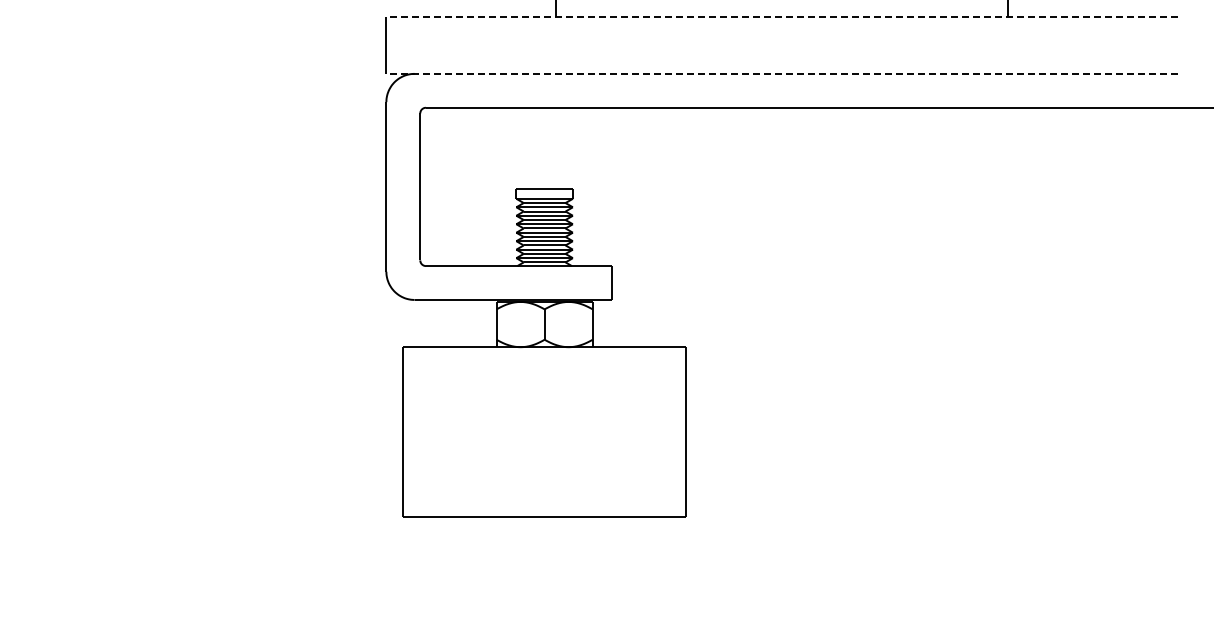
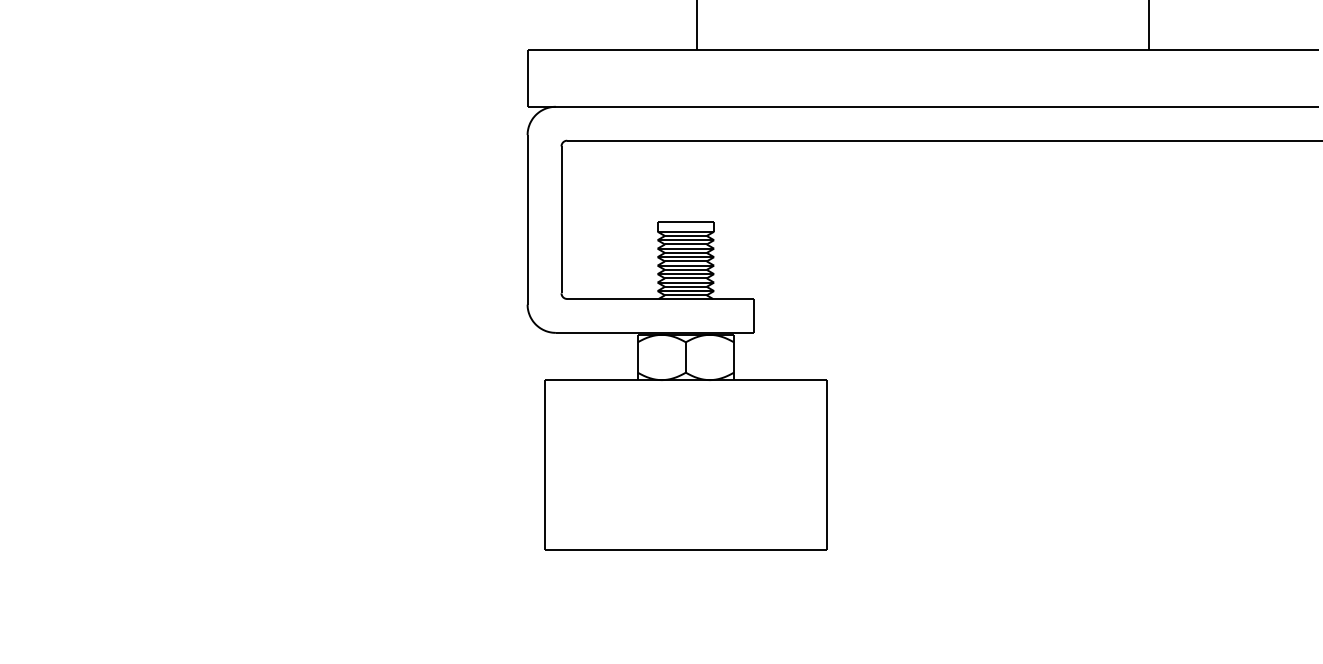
line: (782, 17) -> (923, 50), dashed -> solid
line: (782, 73) -> (923, 106), dashed -> solid

